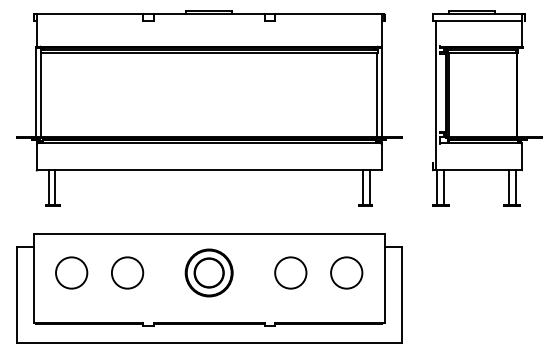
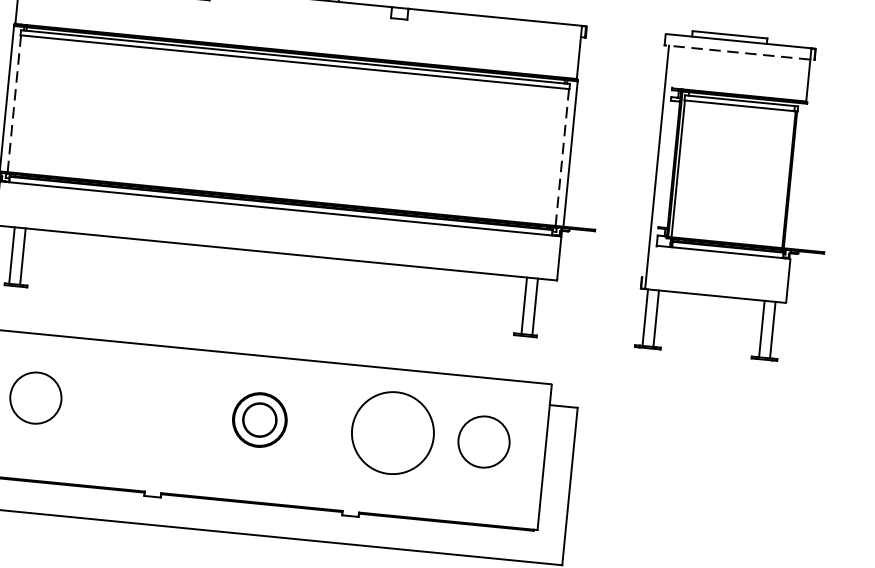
line: (477, 21) -> (737, 53), solid -> dashed
line: (41, 95) -> (15, 104), solid -> dashed
line: (377, 95) -> (562, 157), solid -> dashed
circle: (127, 272) -> (126, 406), removed
part: (208, 272) -> (258, 419), size x0.7
circle: (290, 272) -> (392, 432), size x1.6

